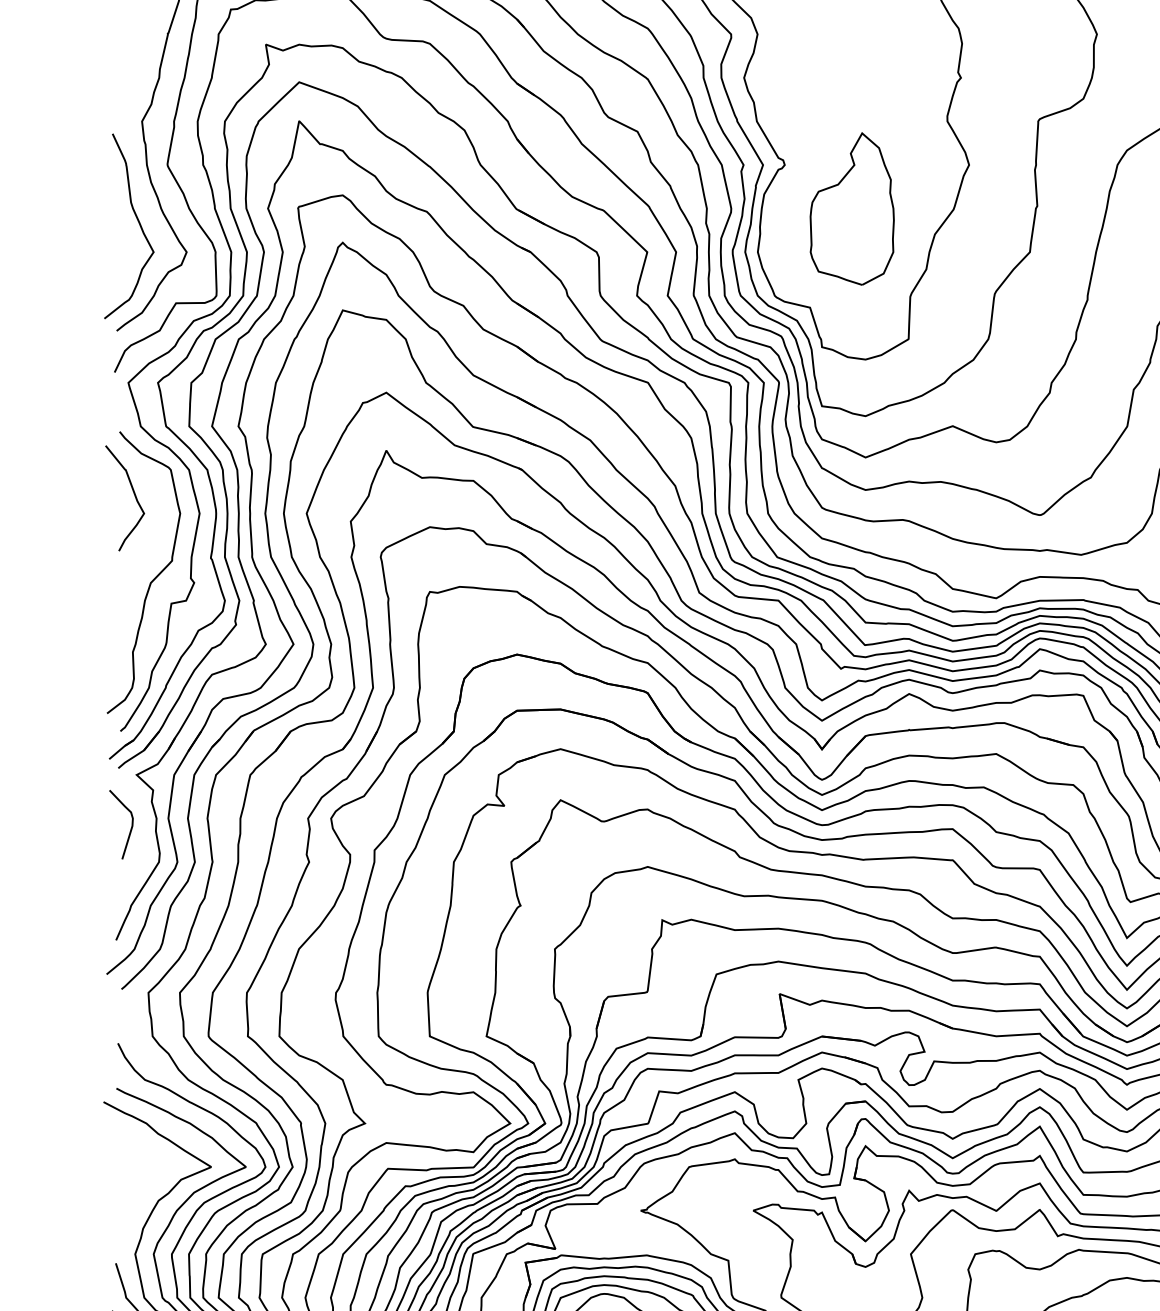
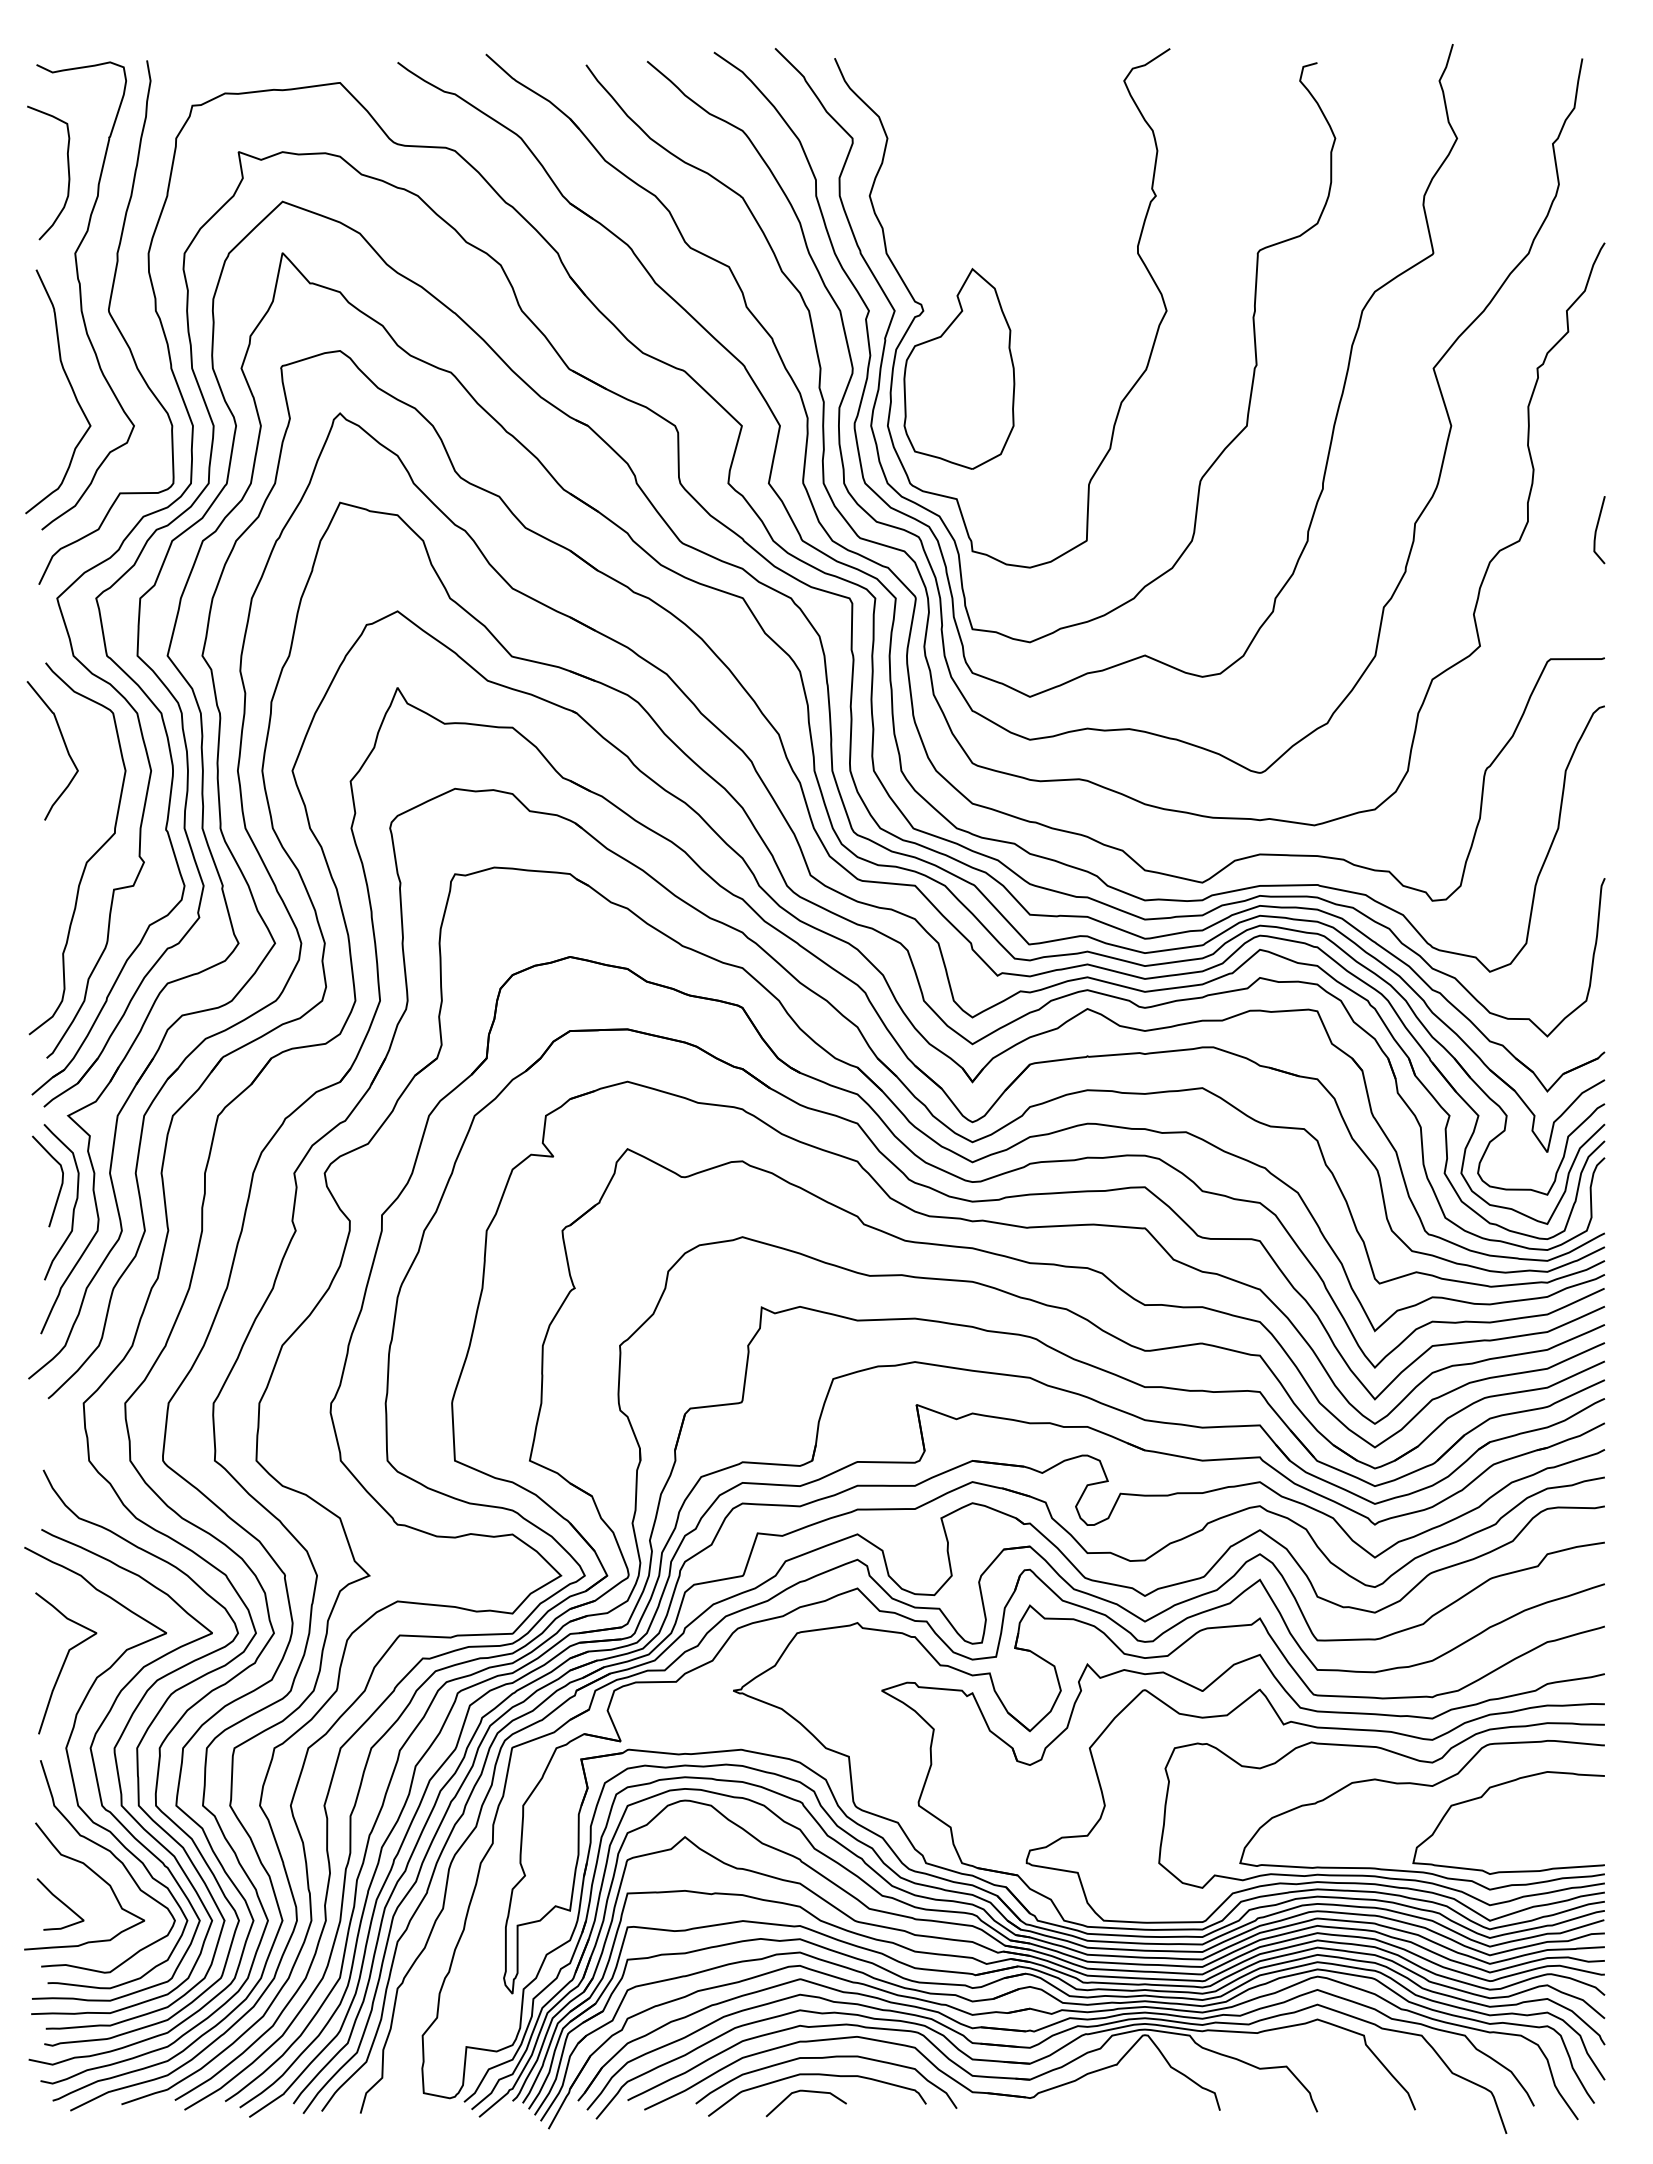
curve: (136, 57) -> (67, 168), added
part: (852, 208) -> (959, 368), moved
curve: (140, 843) -> (73, 1206), added
curve: (134, 1189) -> (65, 1662), added

